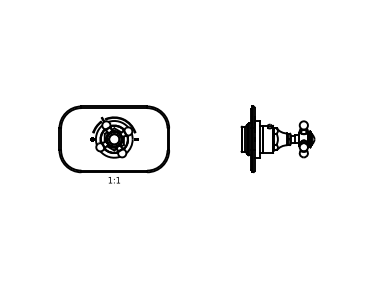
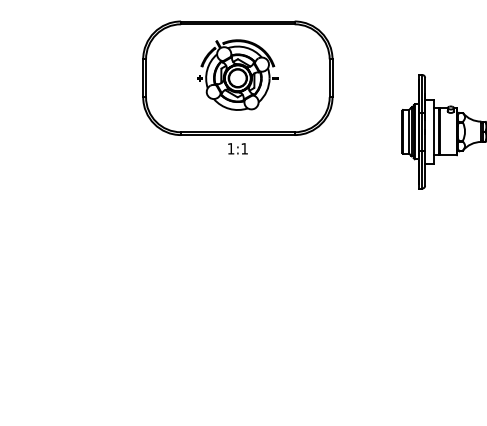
part: (113, 144) -> (236, 87), moved

